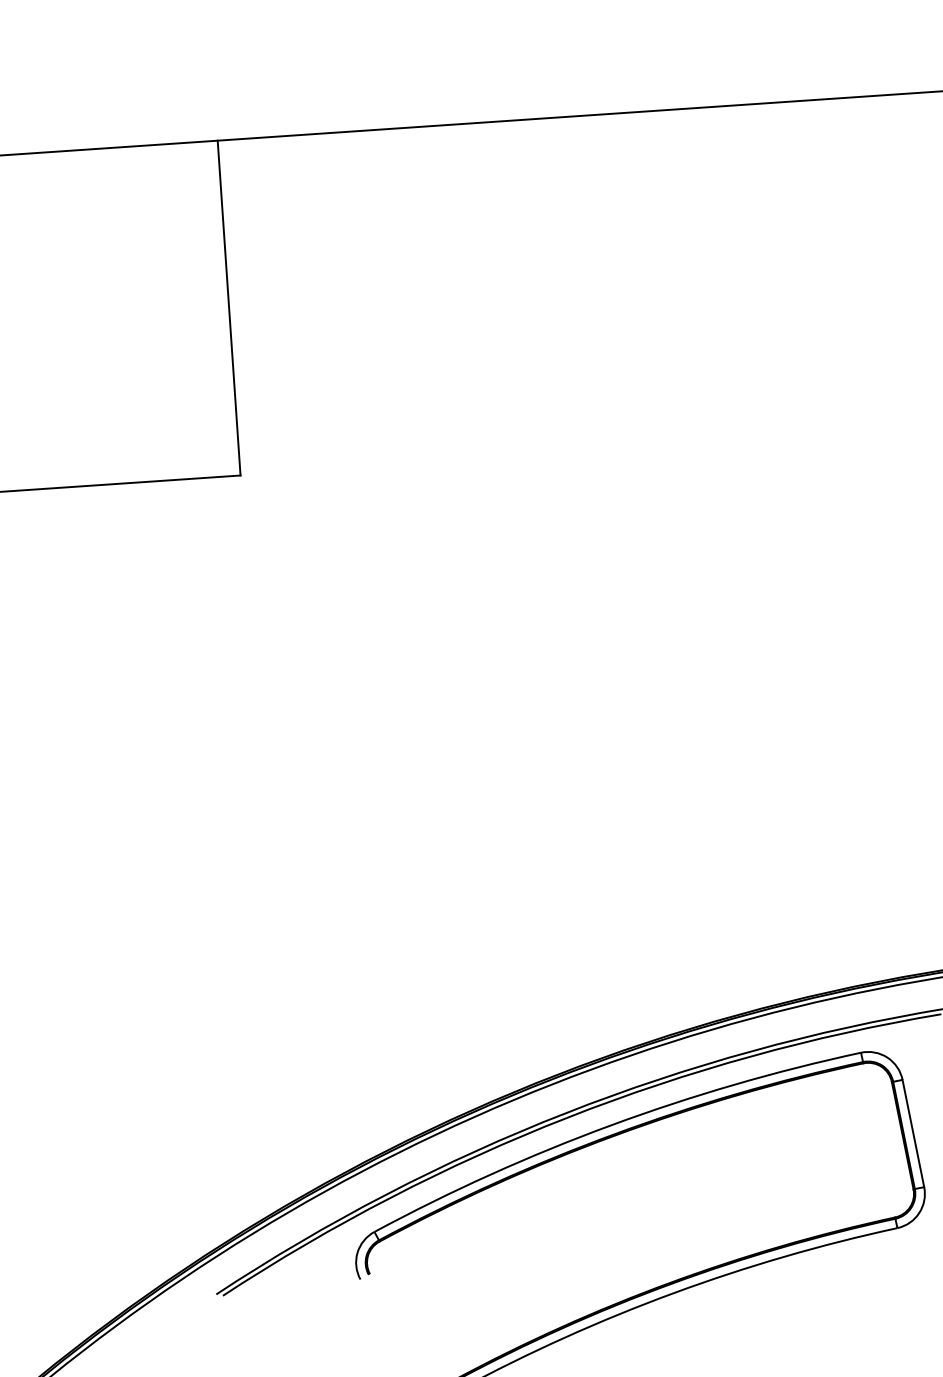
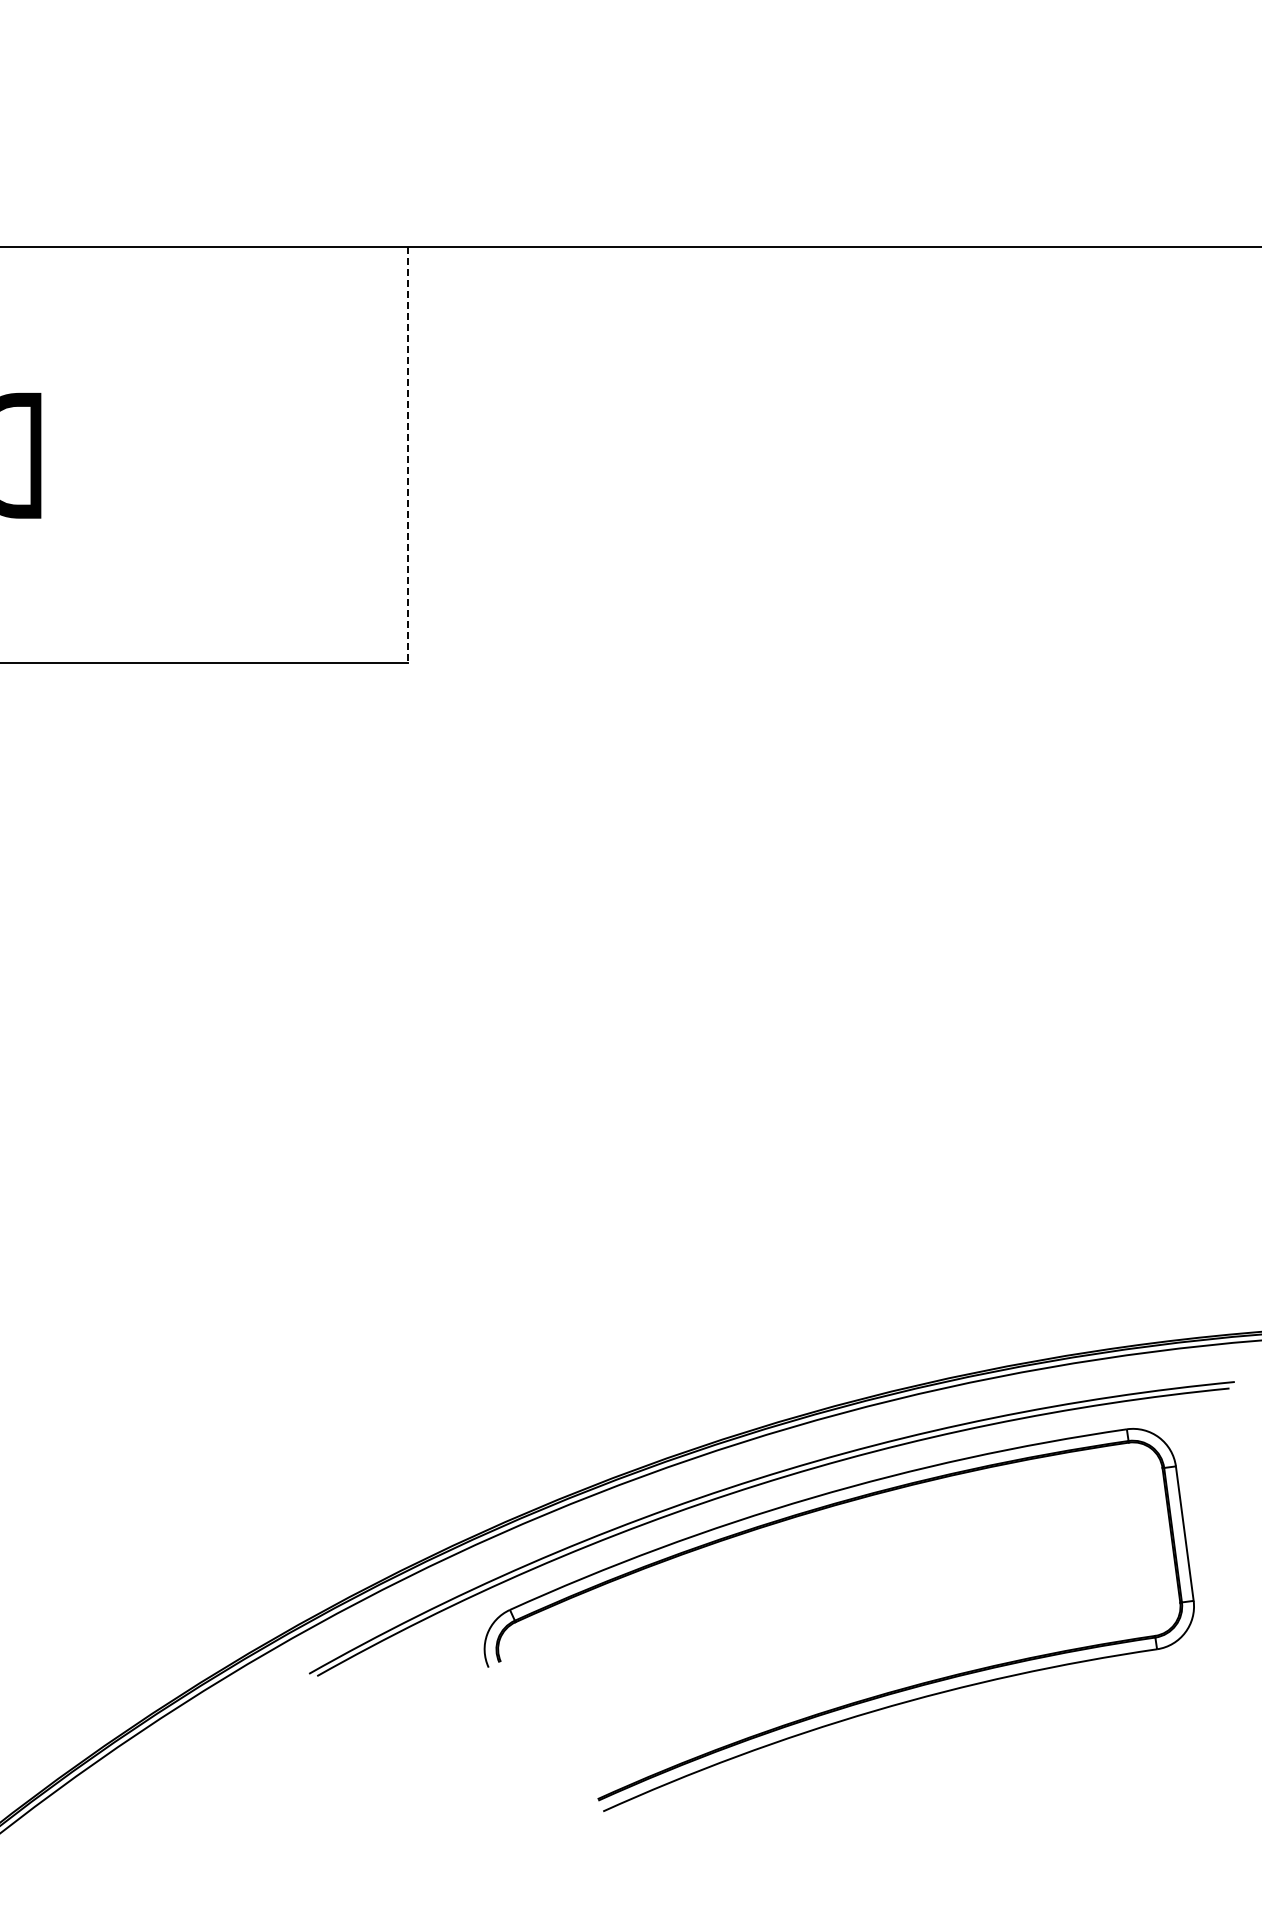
line: (229, 308) -> (408, 455), solid -> dashed

